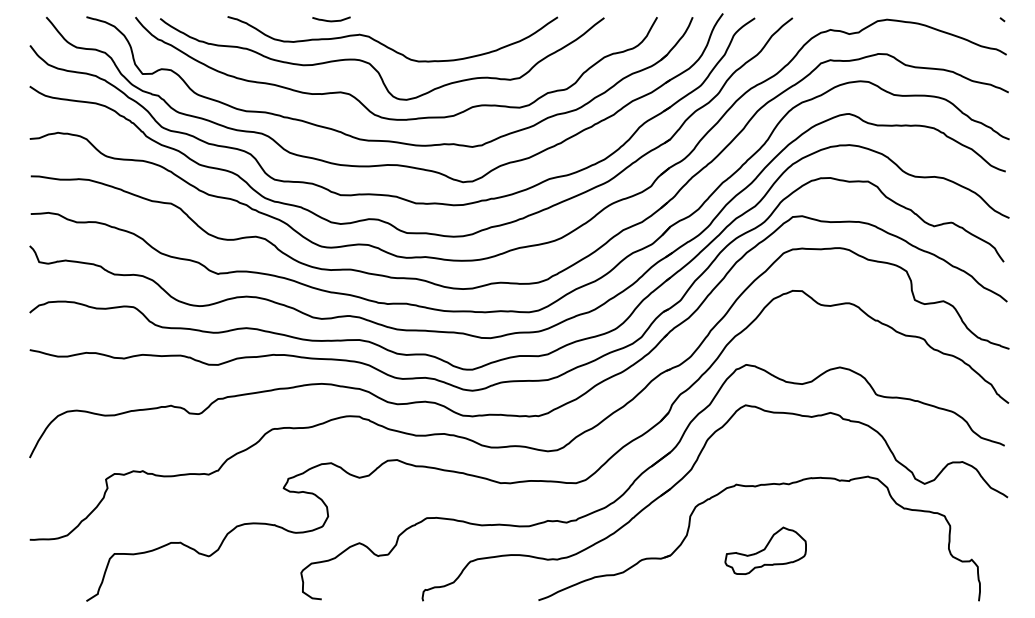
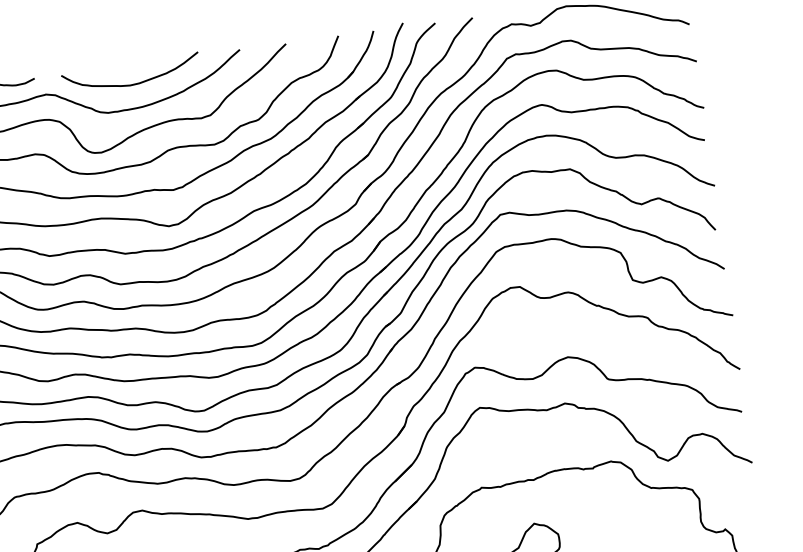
curve: (446, 36) -> (132, 84), added

